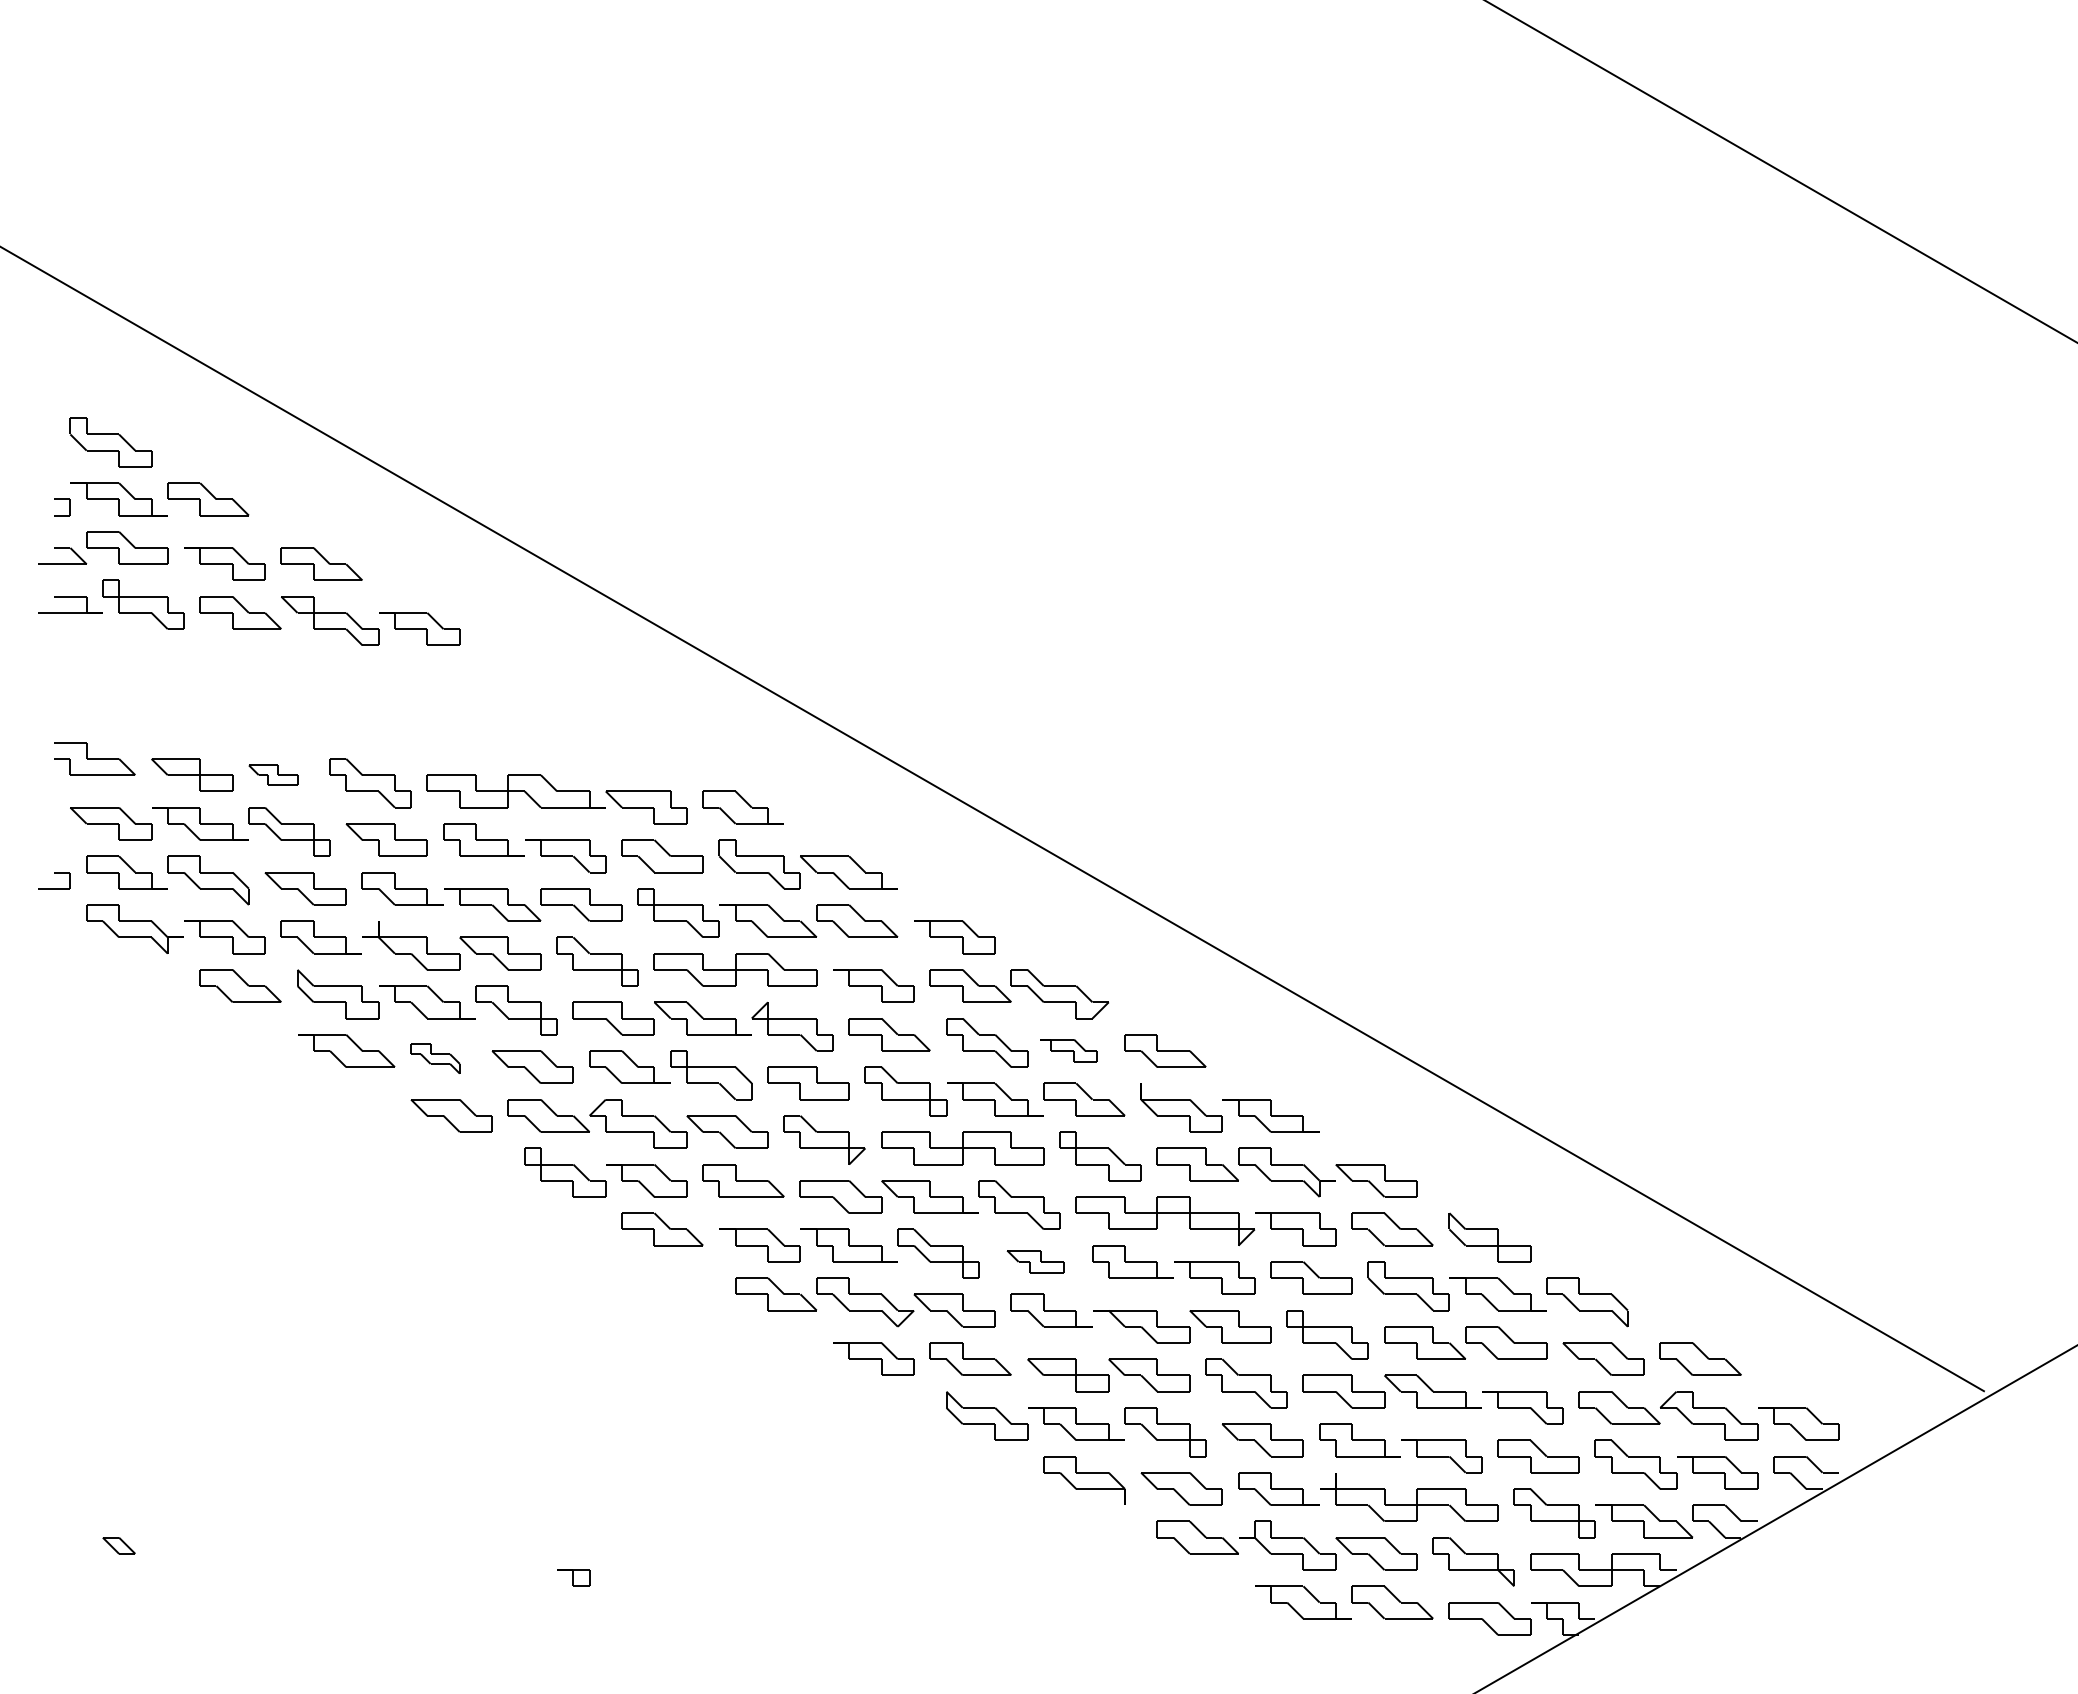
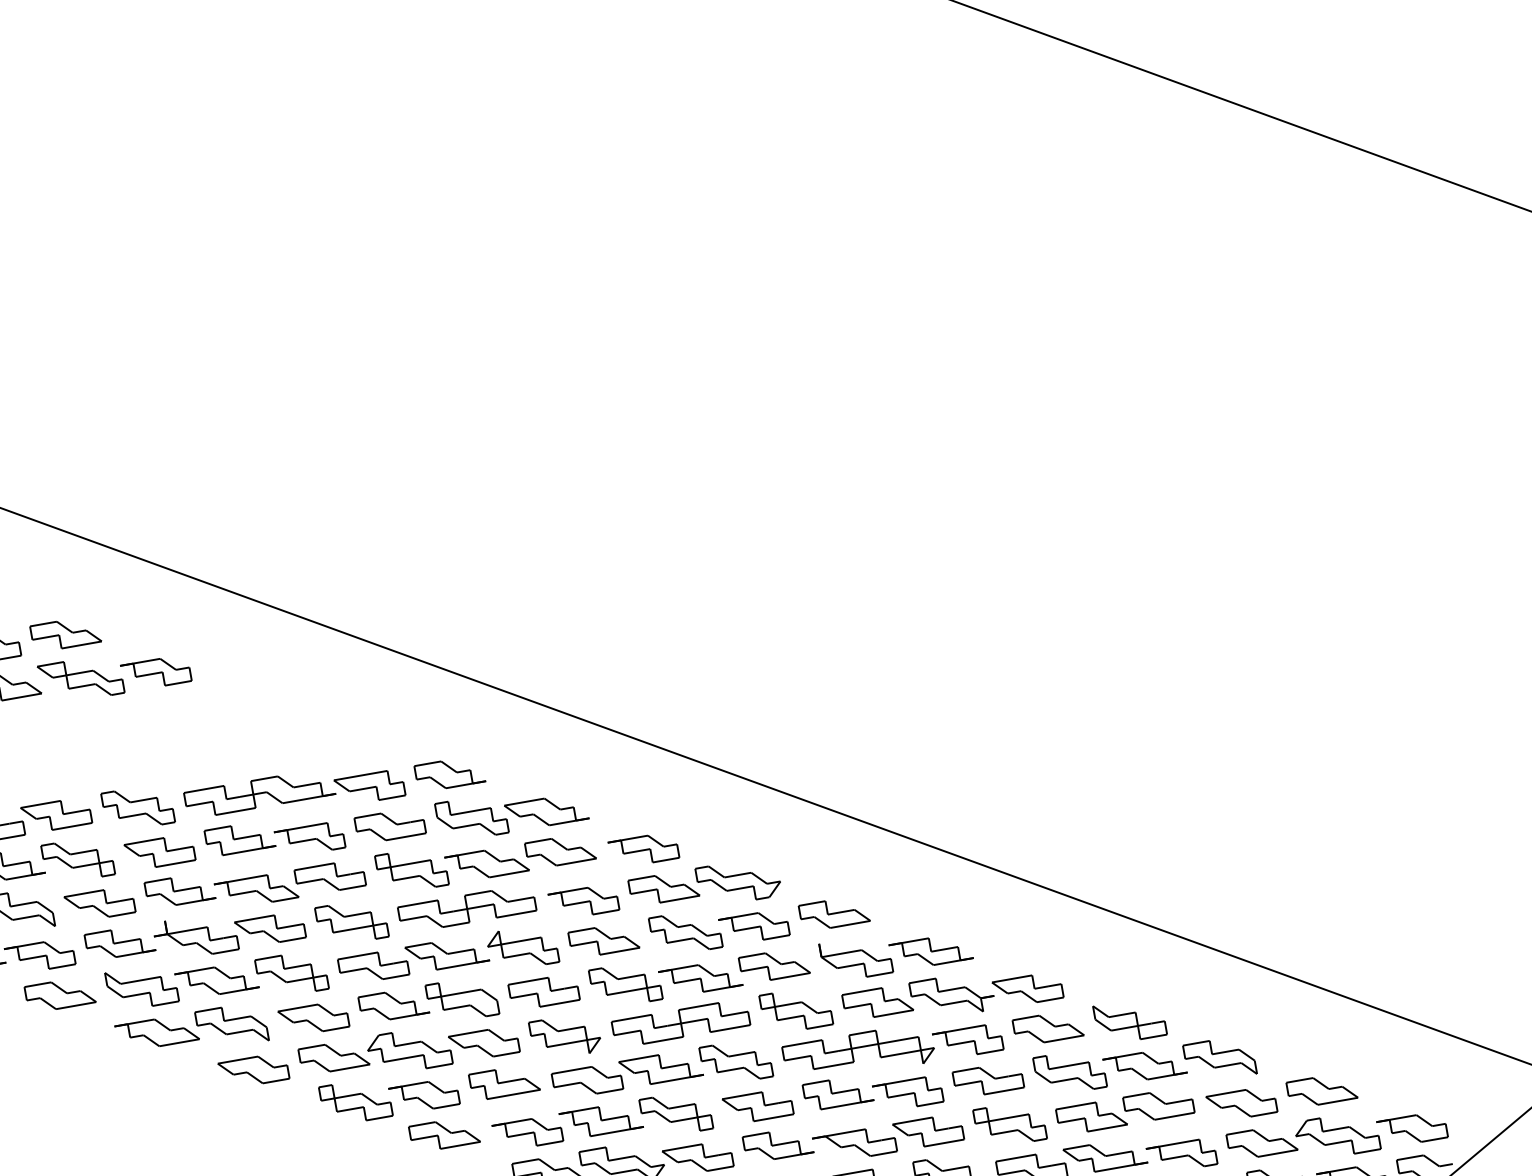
part: (273, 774) -> (56, 814), size x1.67
part: (1068, 1050) -> (754, 927), size x1.43
part: (435, 1058) -> (231, 1026), size x1.67
part: (1035, 1261) -> (757, 1106), size x1.43

